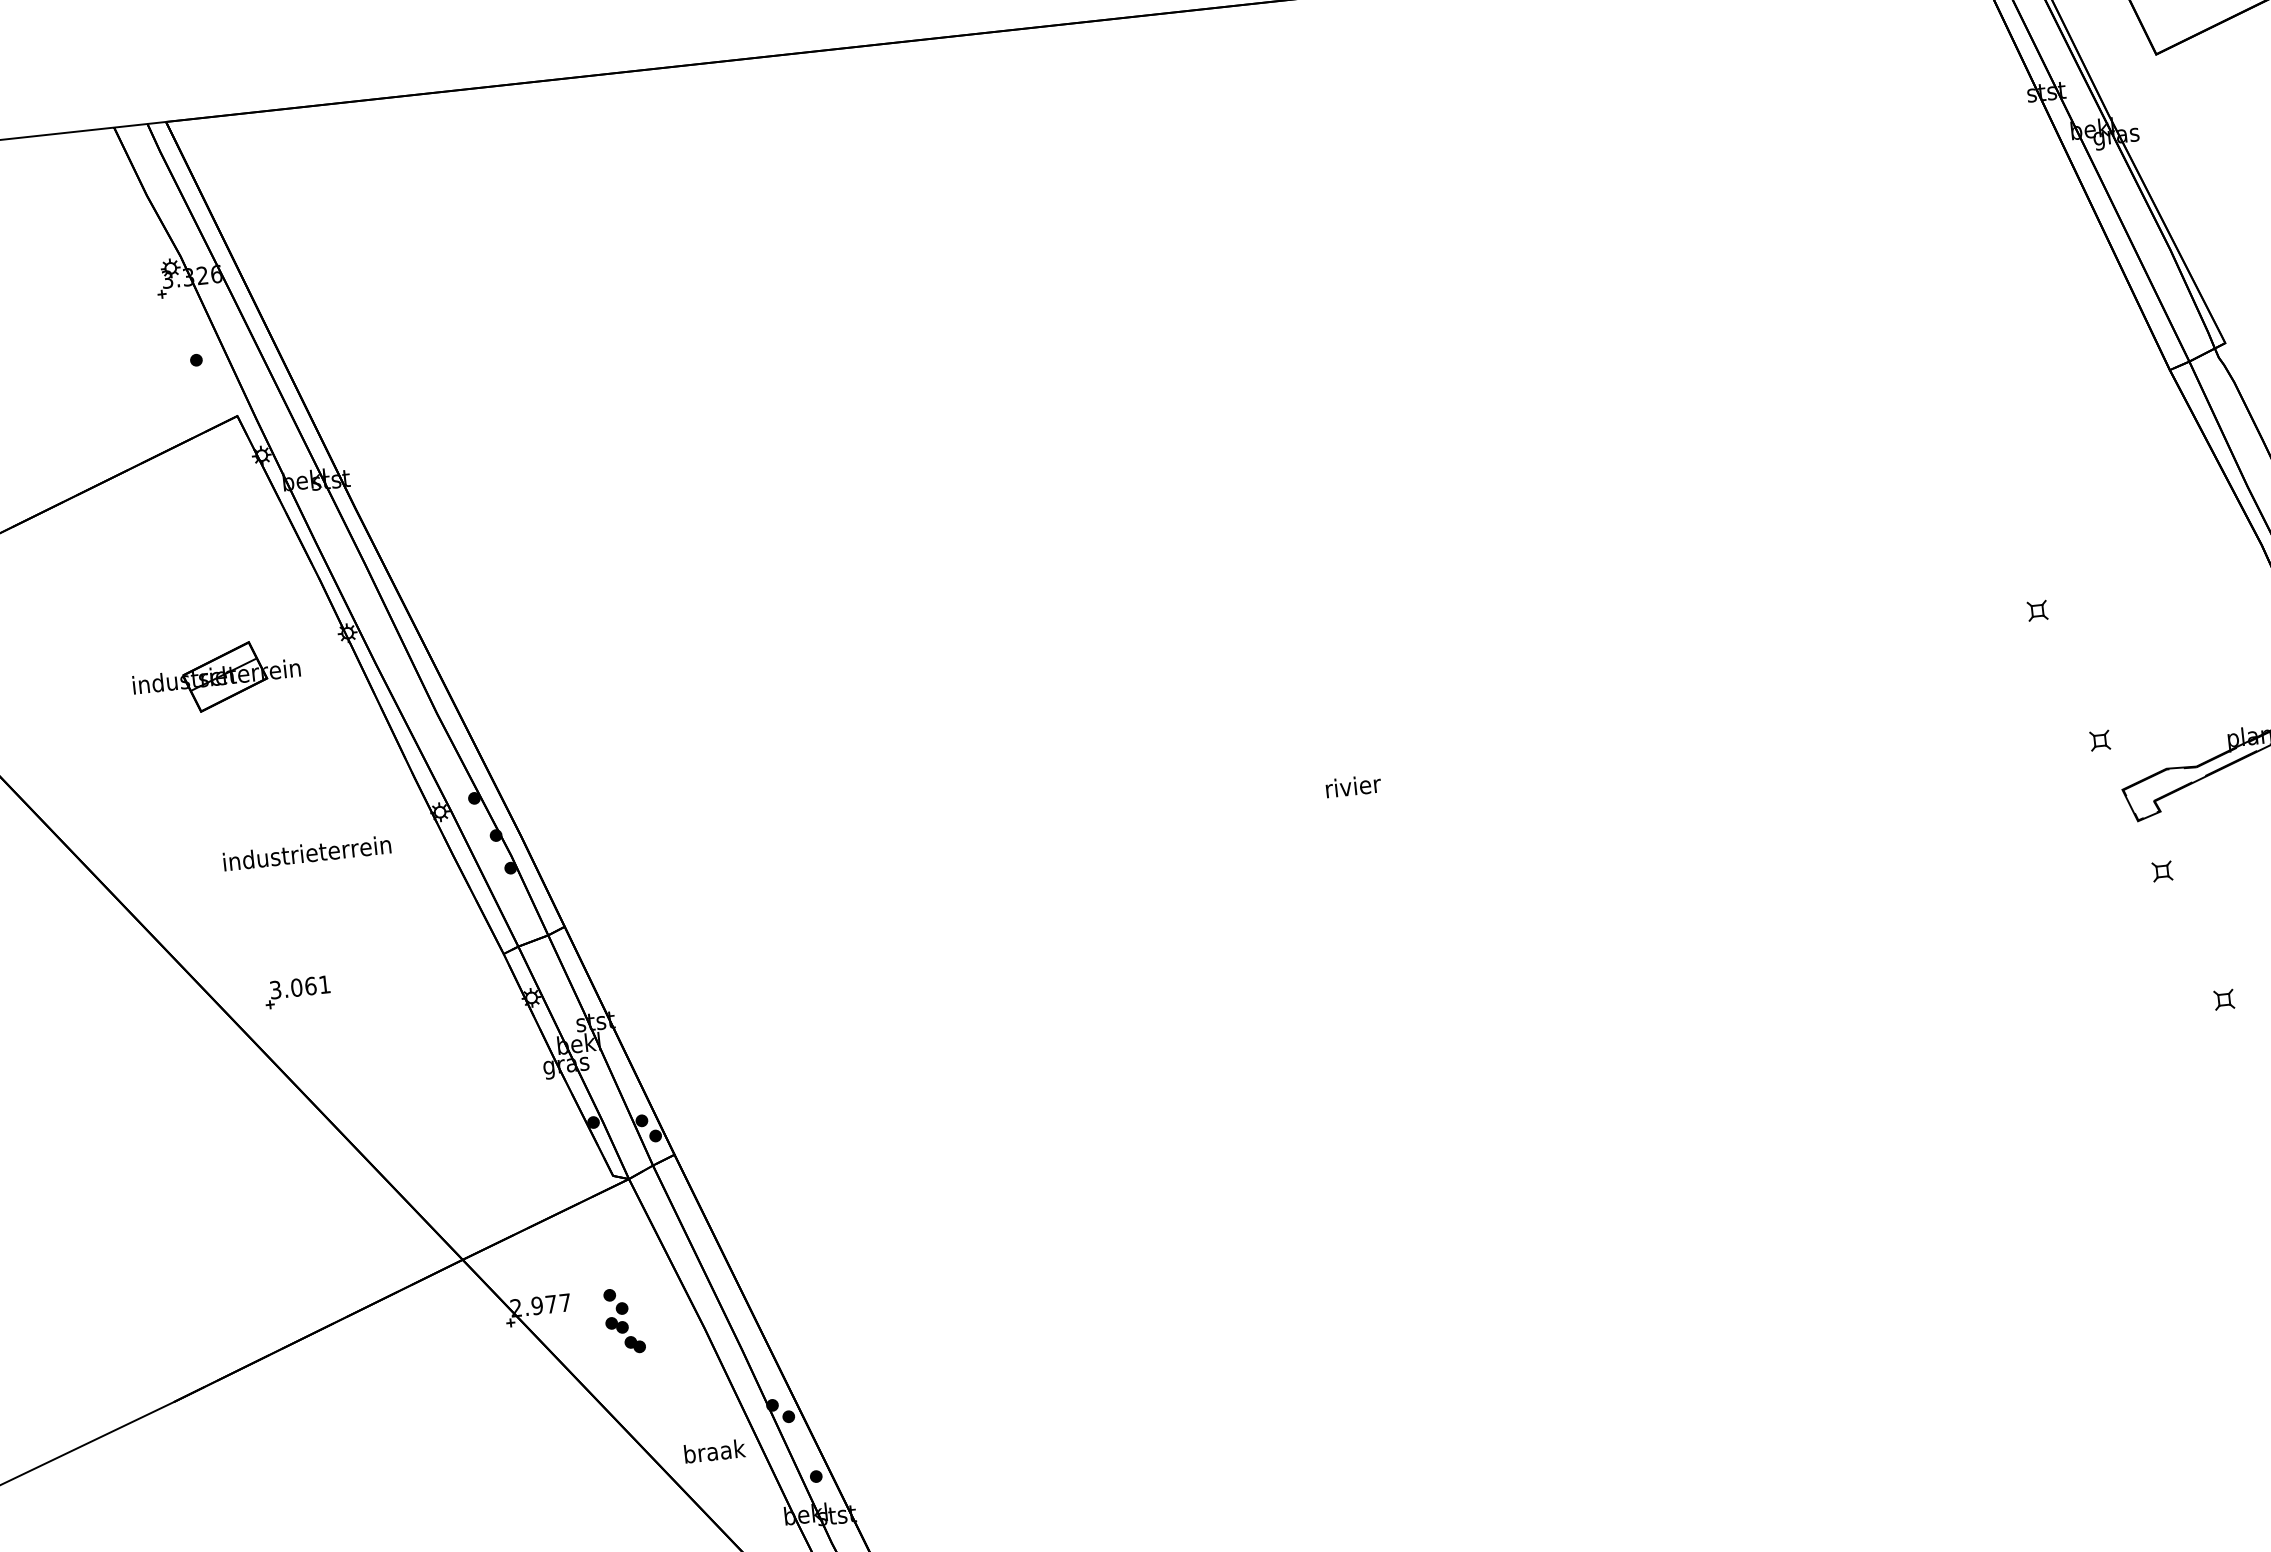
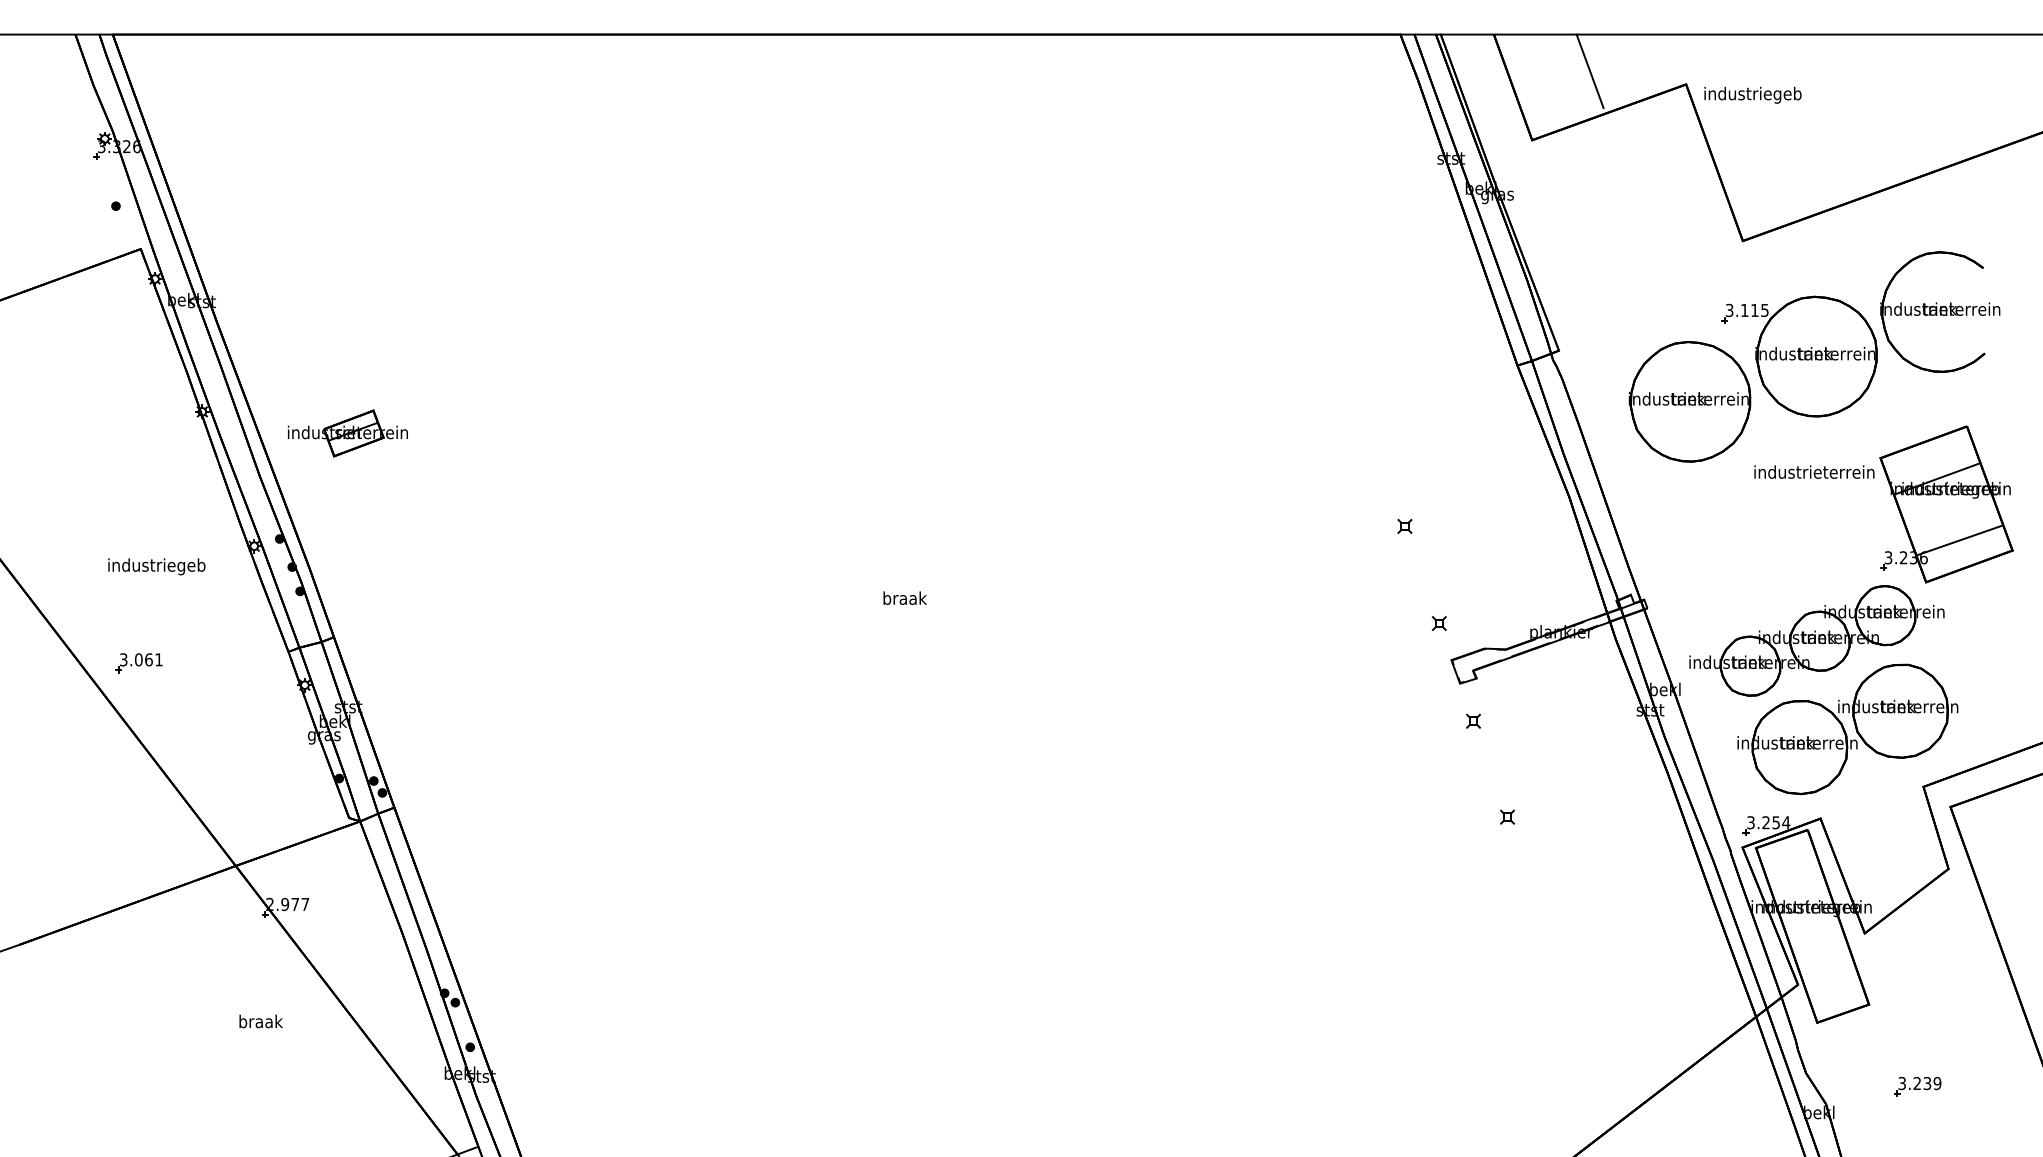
part: (216, 677) -> (347, 433), moved
text: (1352, 785) -> (904, 597), rivier -> braak
text: (307, 855) -> (156, 566), industrieterrein -> industriegeb
part: (623, 1320) -> (345, 921), removed
text: (713, 1451) -> (260, 1021), moved

